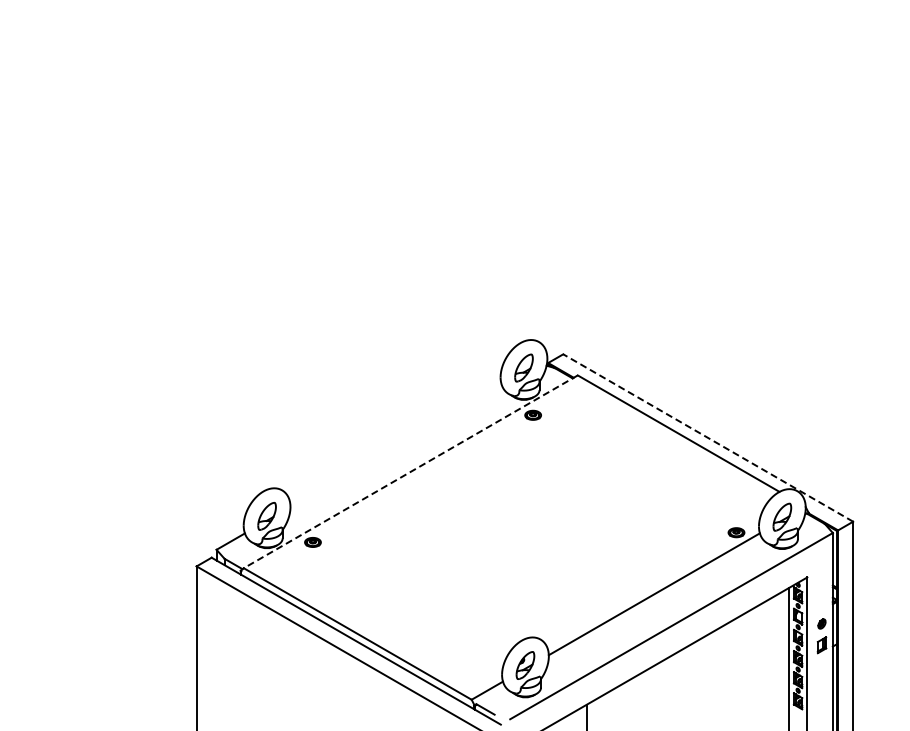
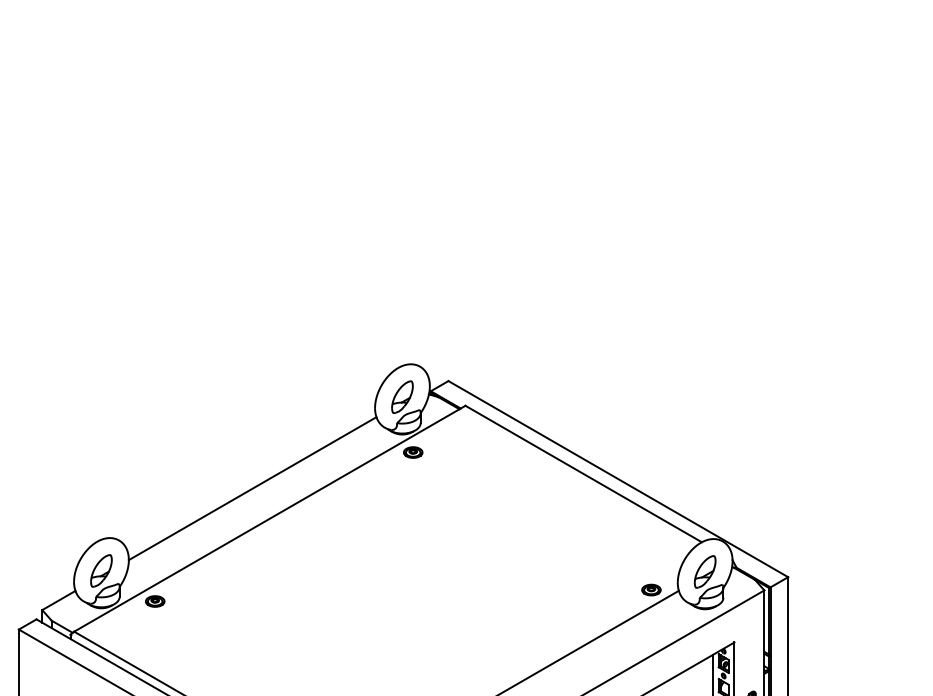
line: (707, 437) -> (617, 478), dashed -> solid
line: (395, 446) -> (251, 489), added
line: (410, 471) -> (269, 518), dashed -> solid

